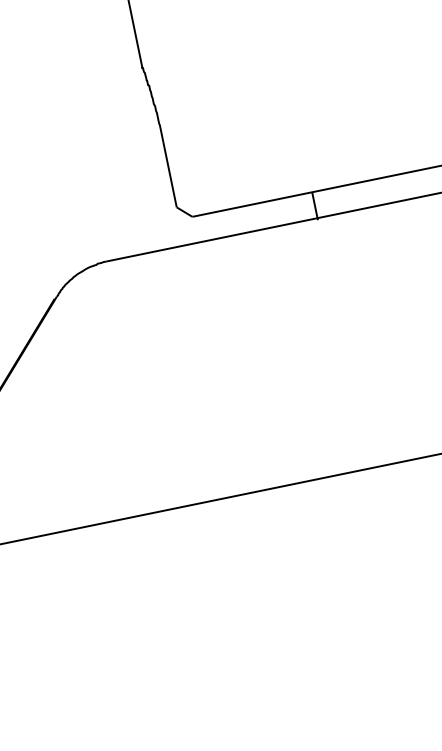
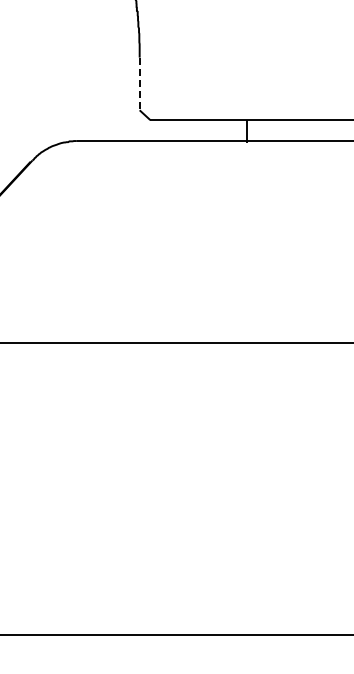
line: (169, 175) -> (139, 84), solid -> dashed

